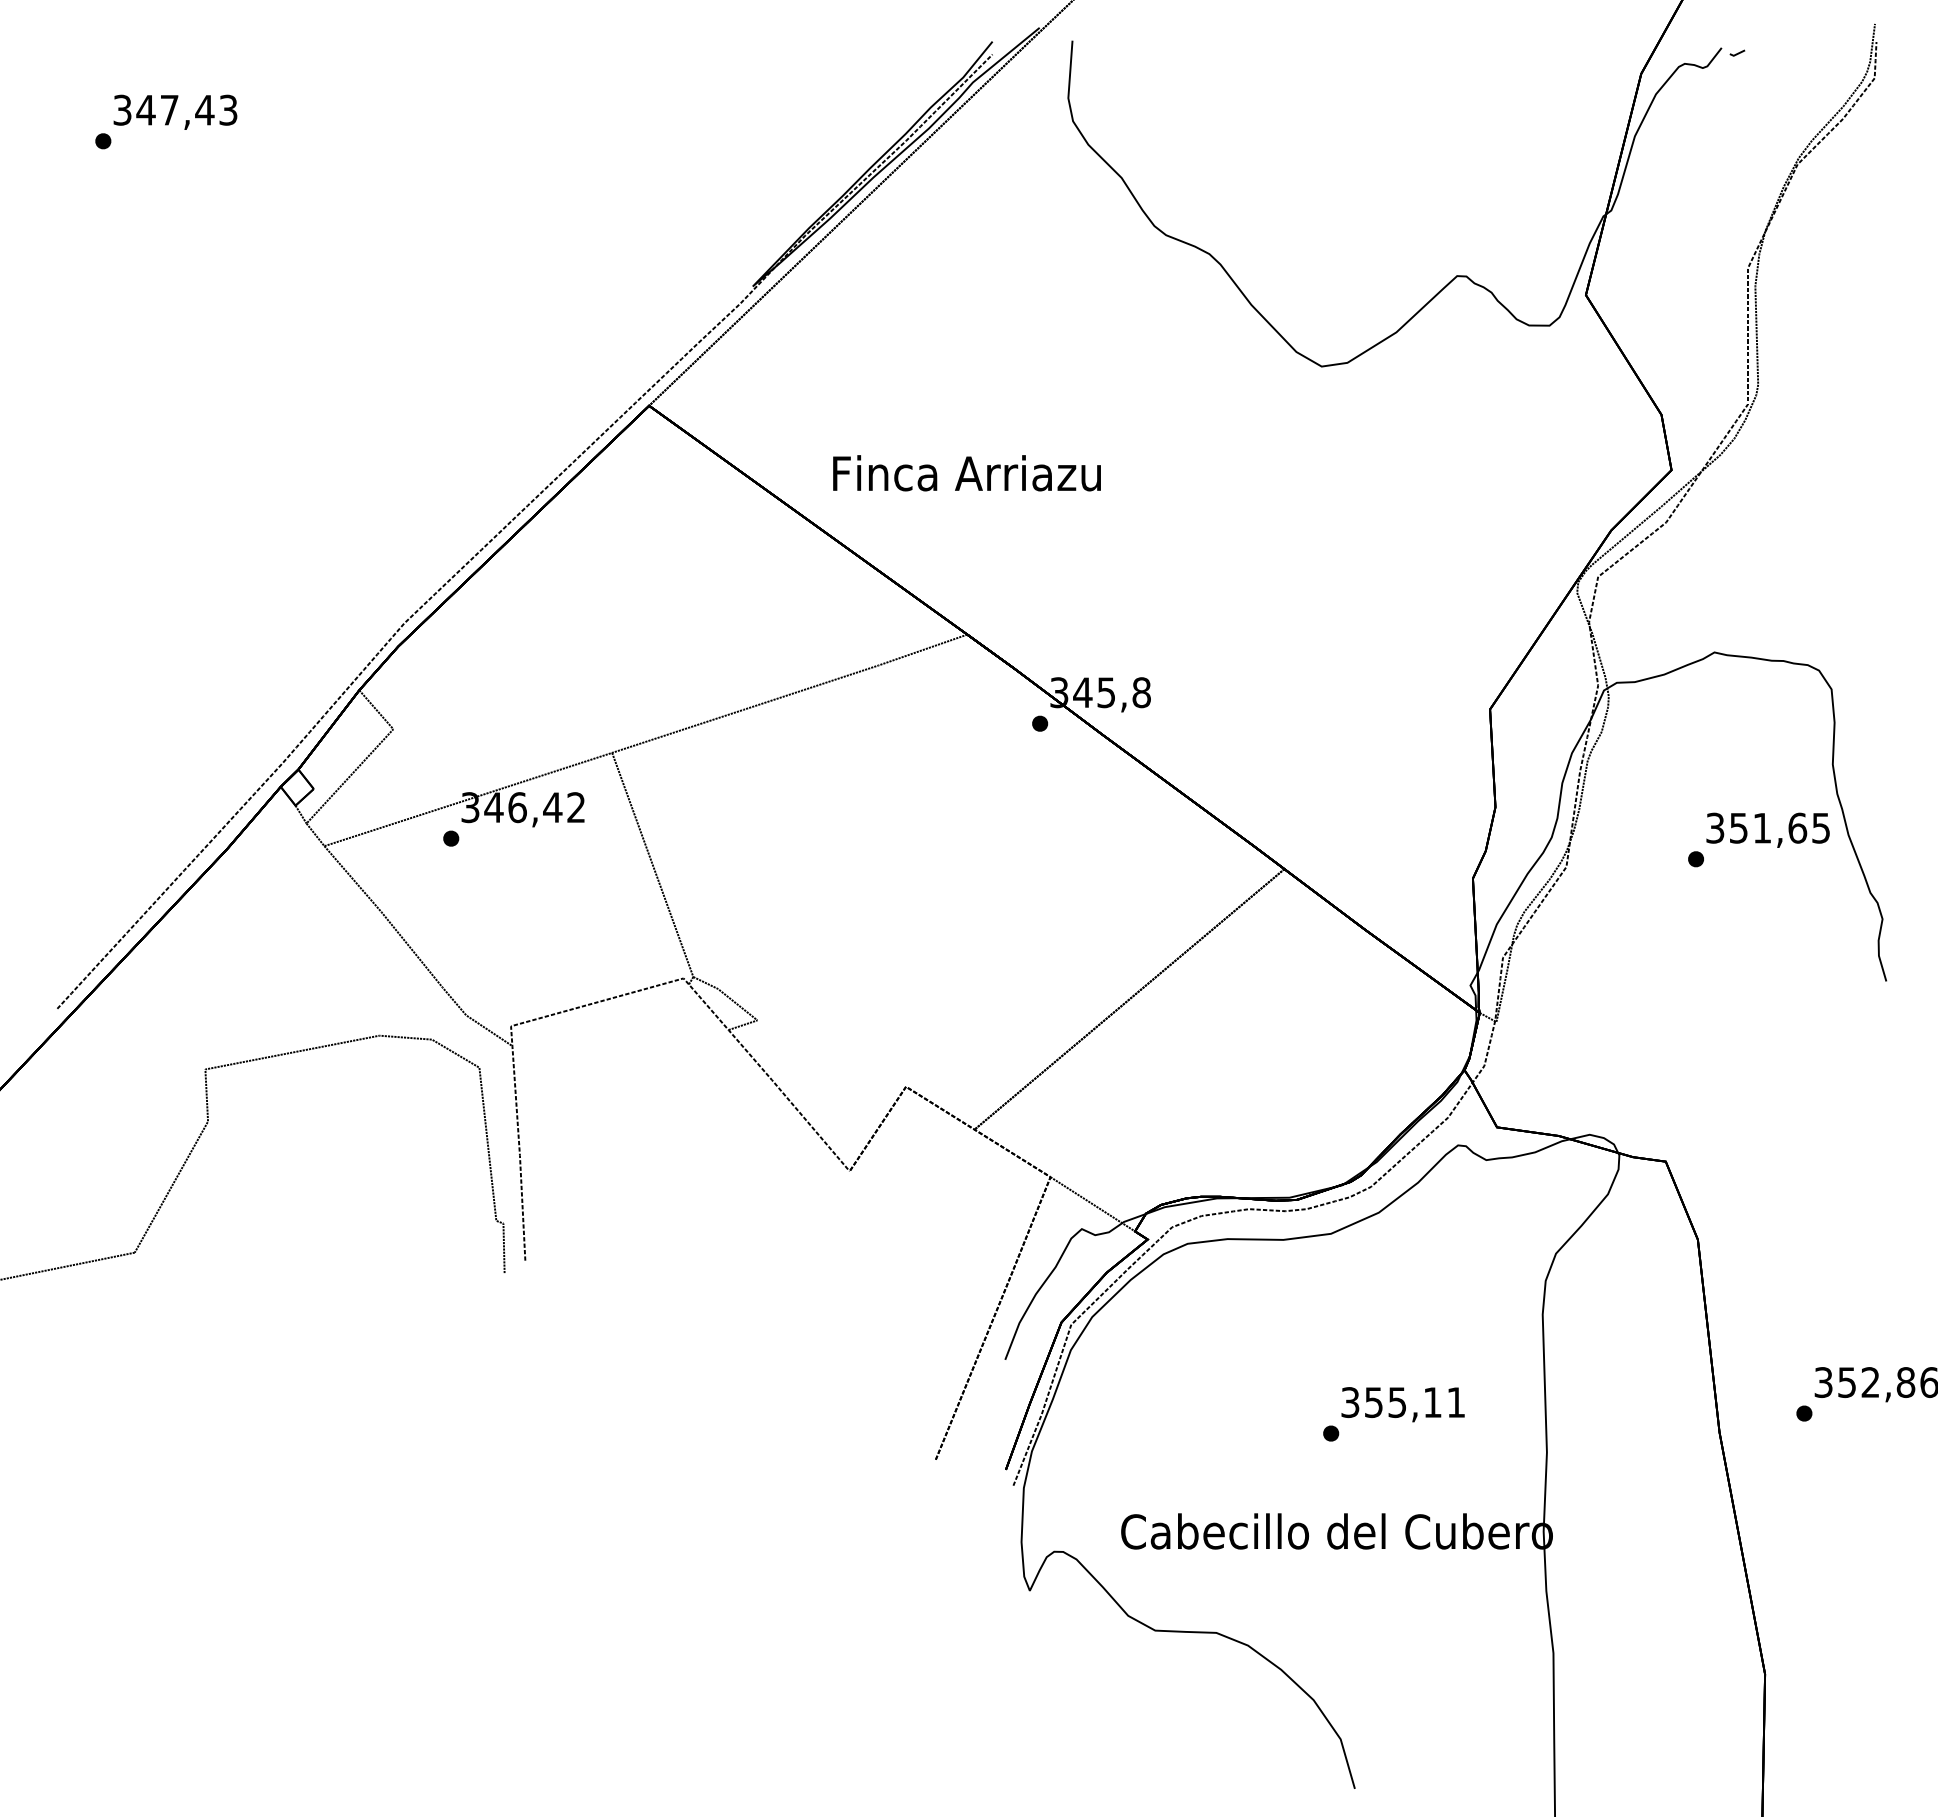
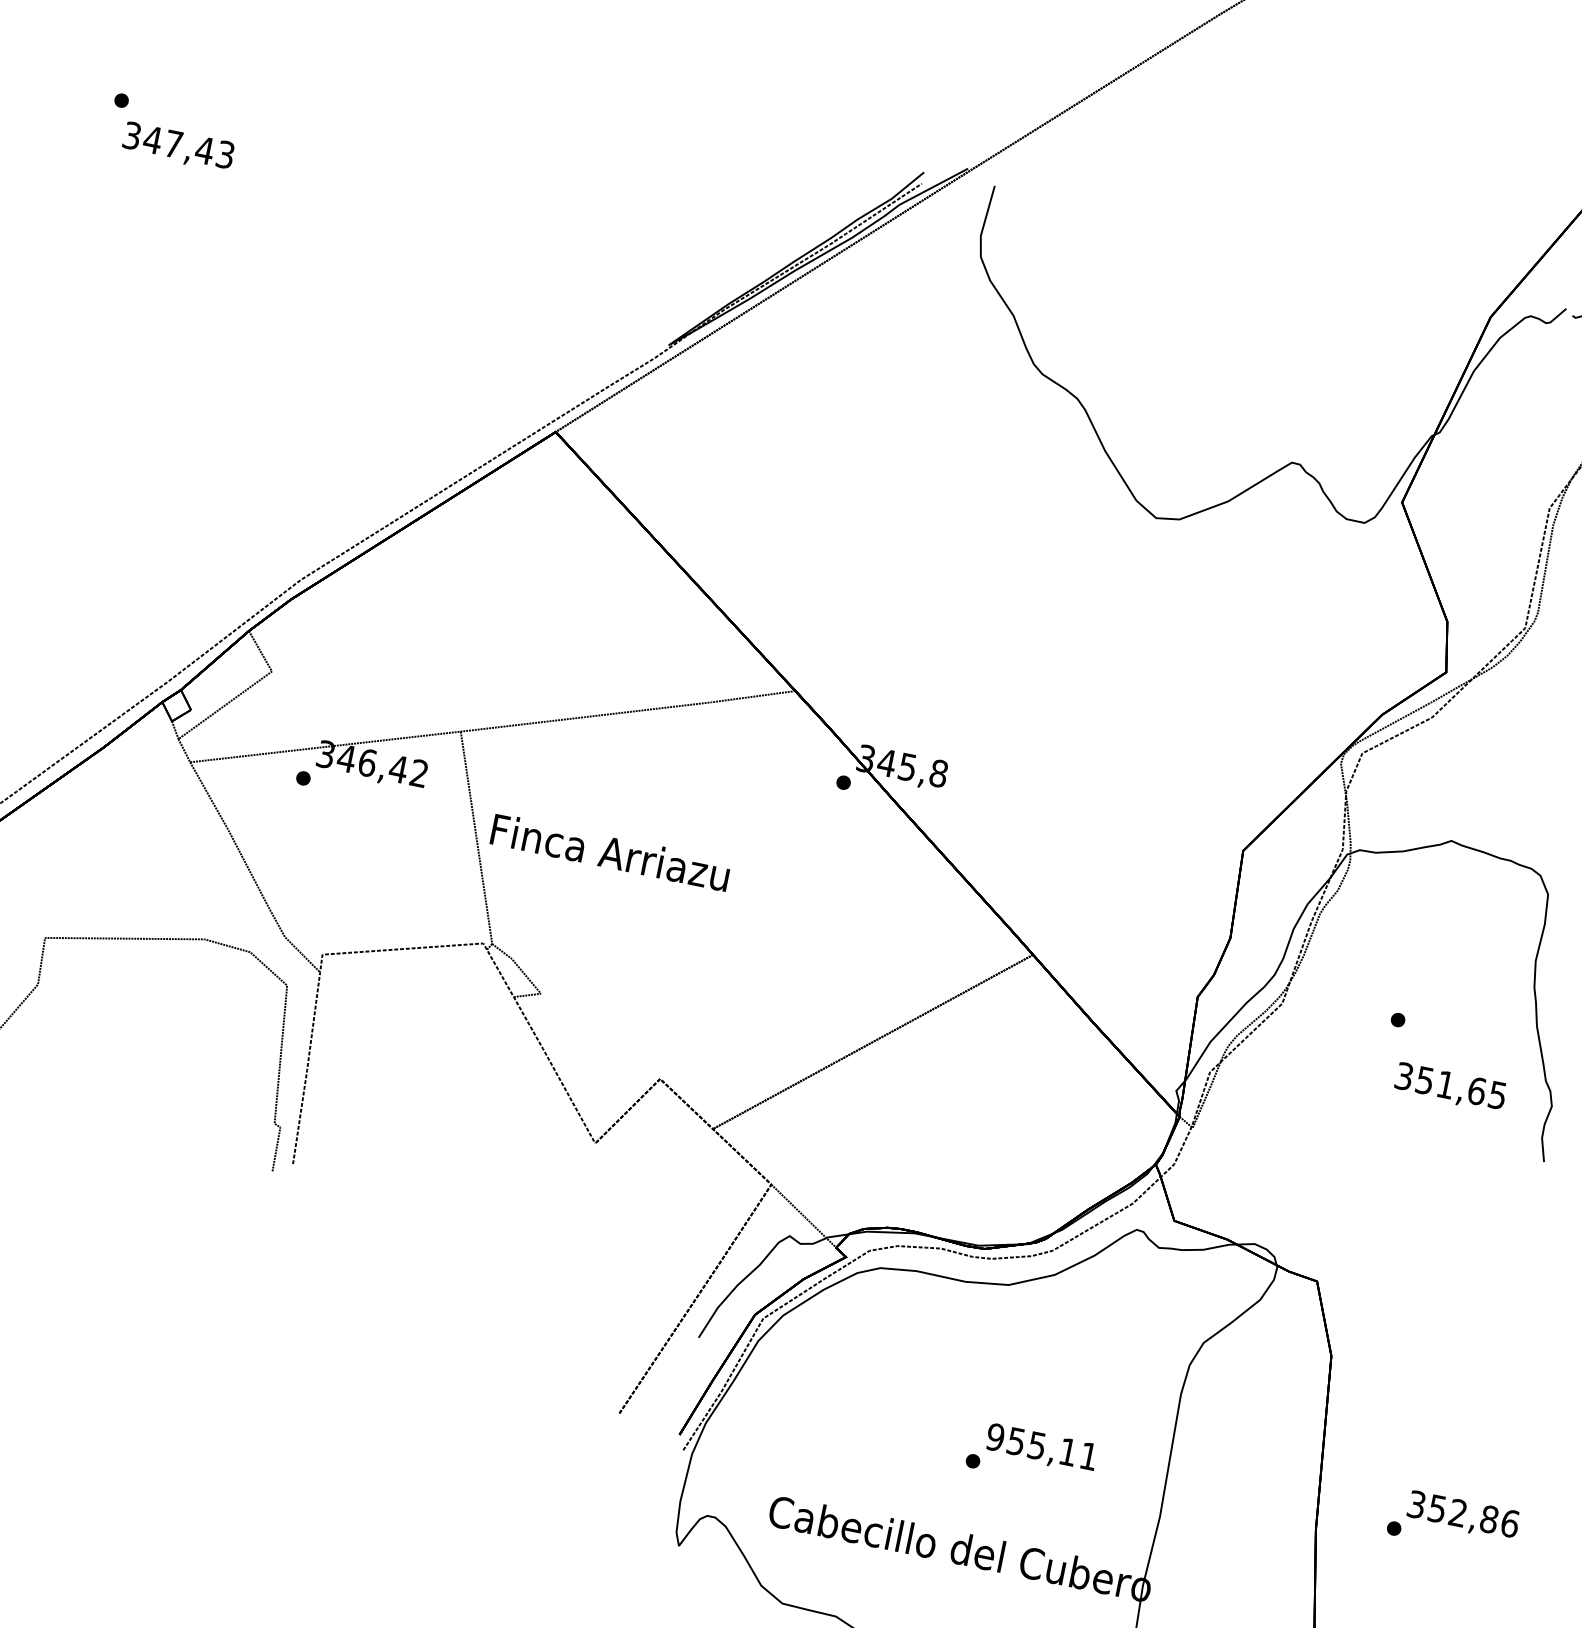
text: (175, 111) -> (178, 146), moved
text: (966, 473) -> (610, 852), moved
text: (1767, 829) -> (1450, 1086), moved
text: (1350, 1402) -> (995, 1437), 355,11 -> 955,11

